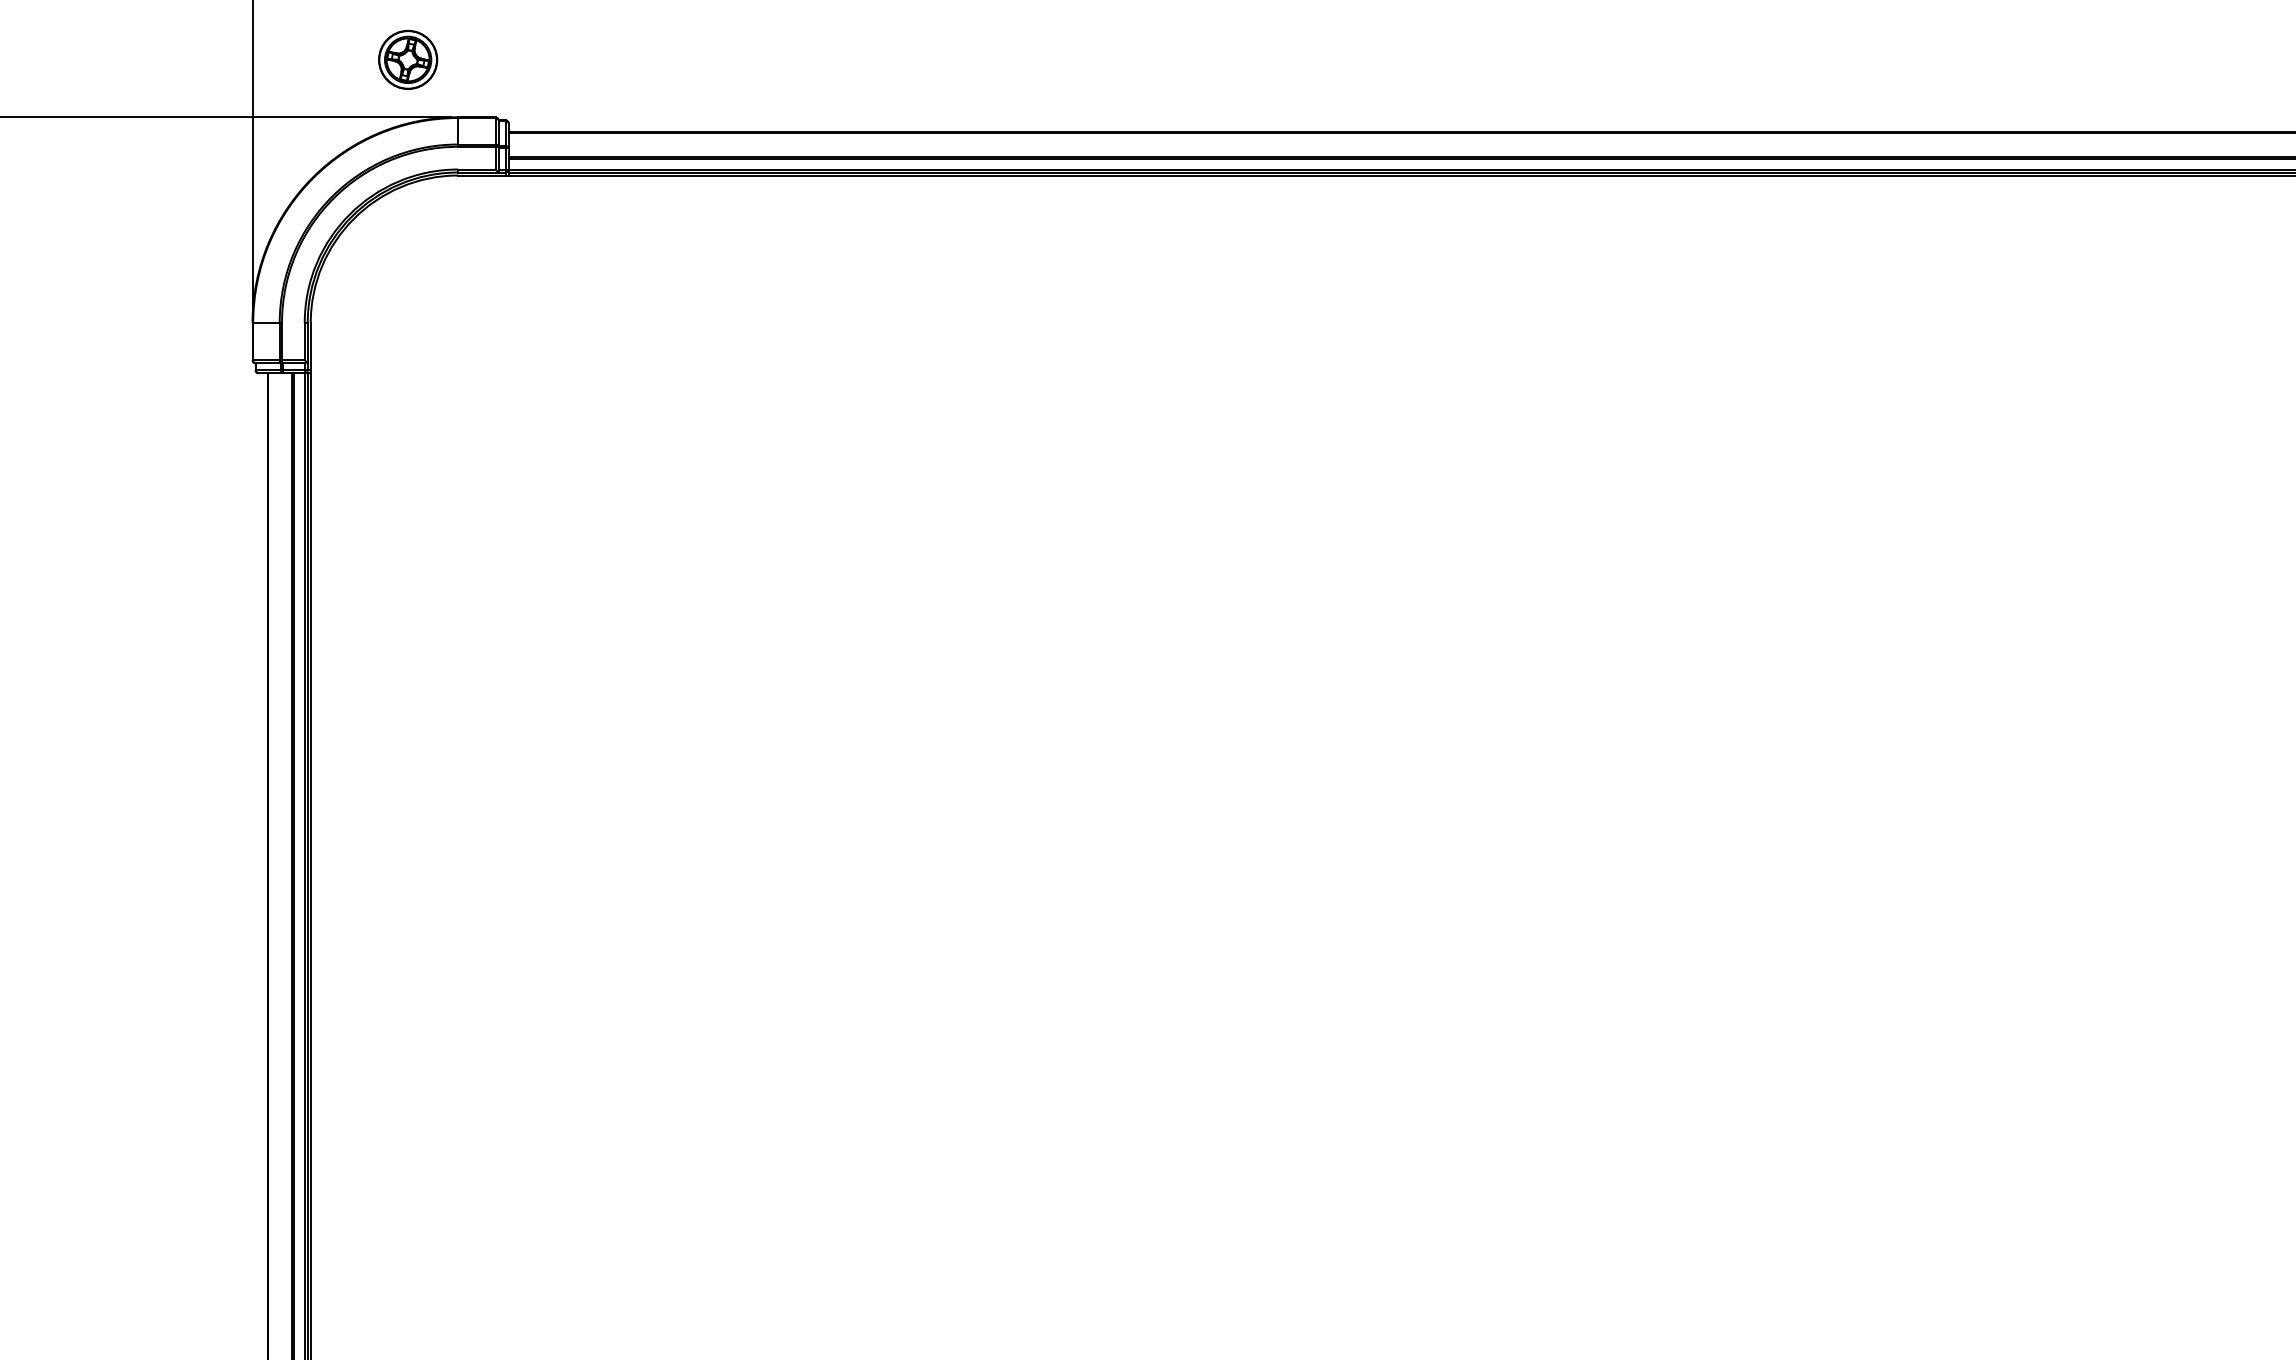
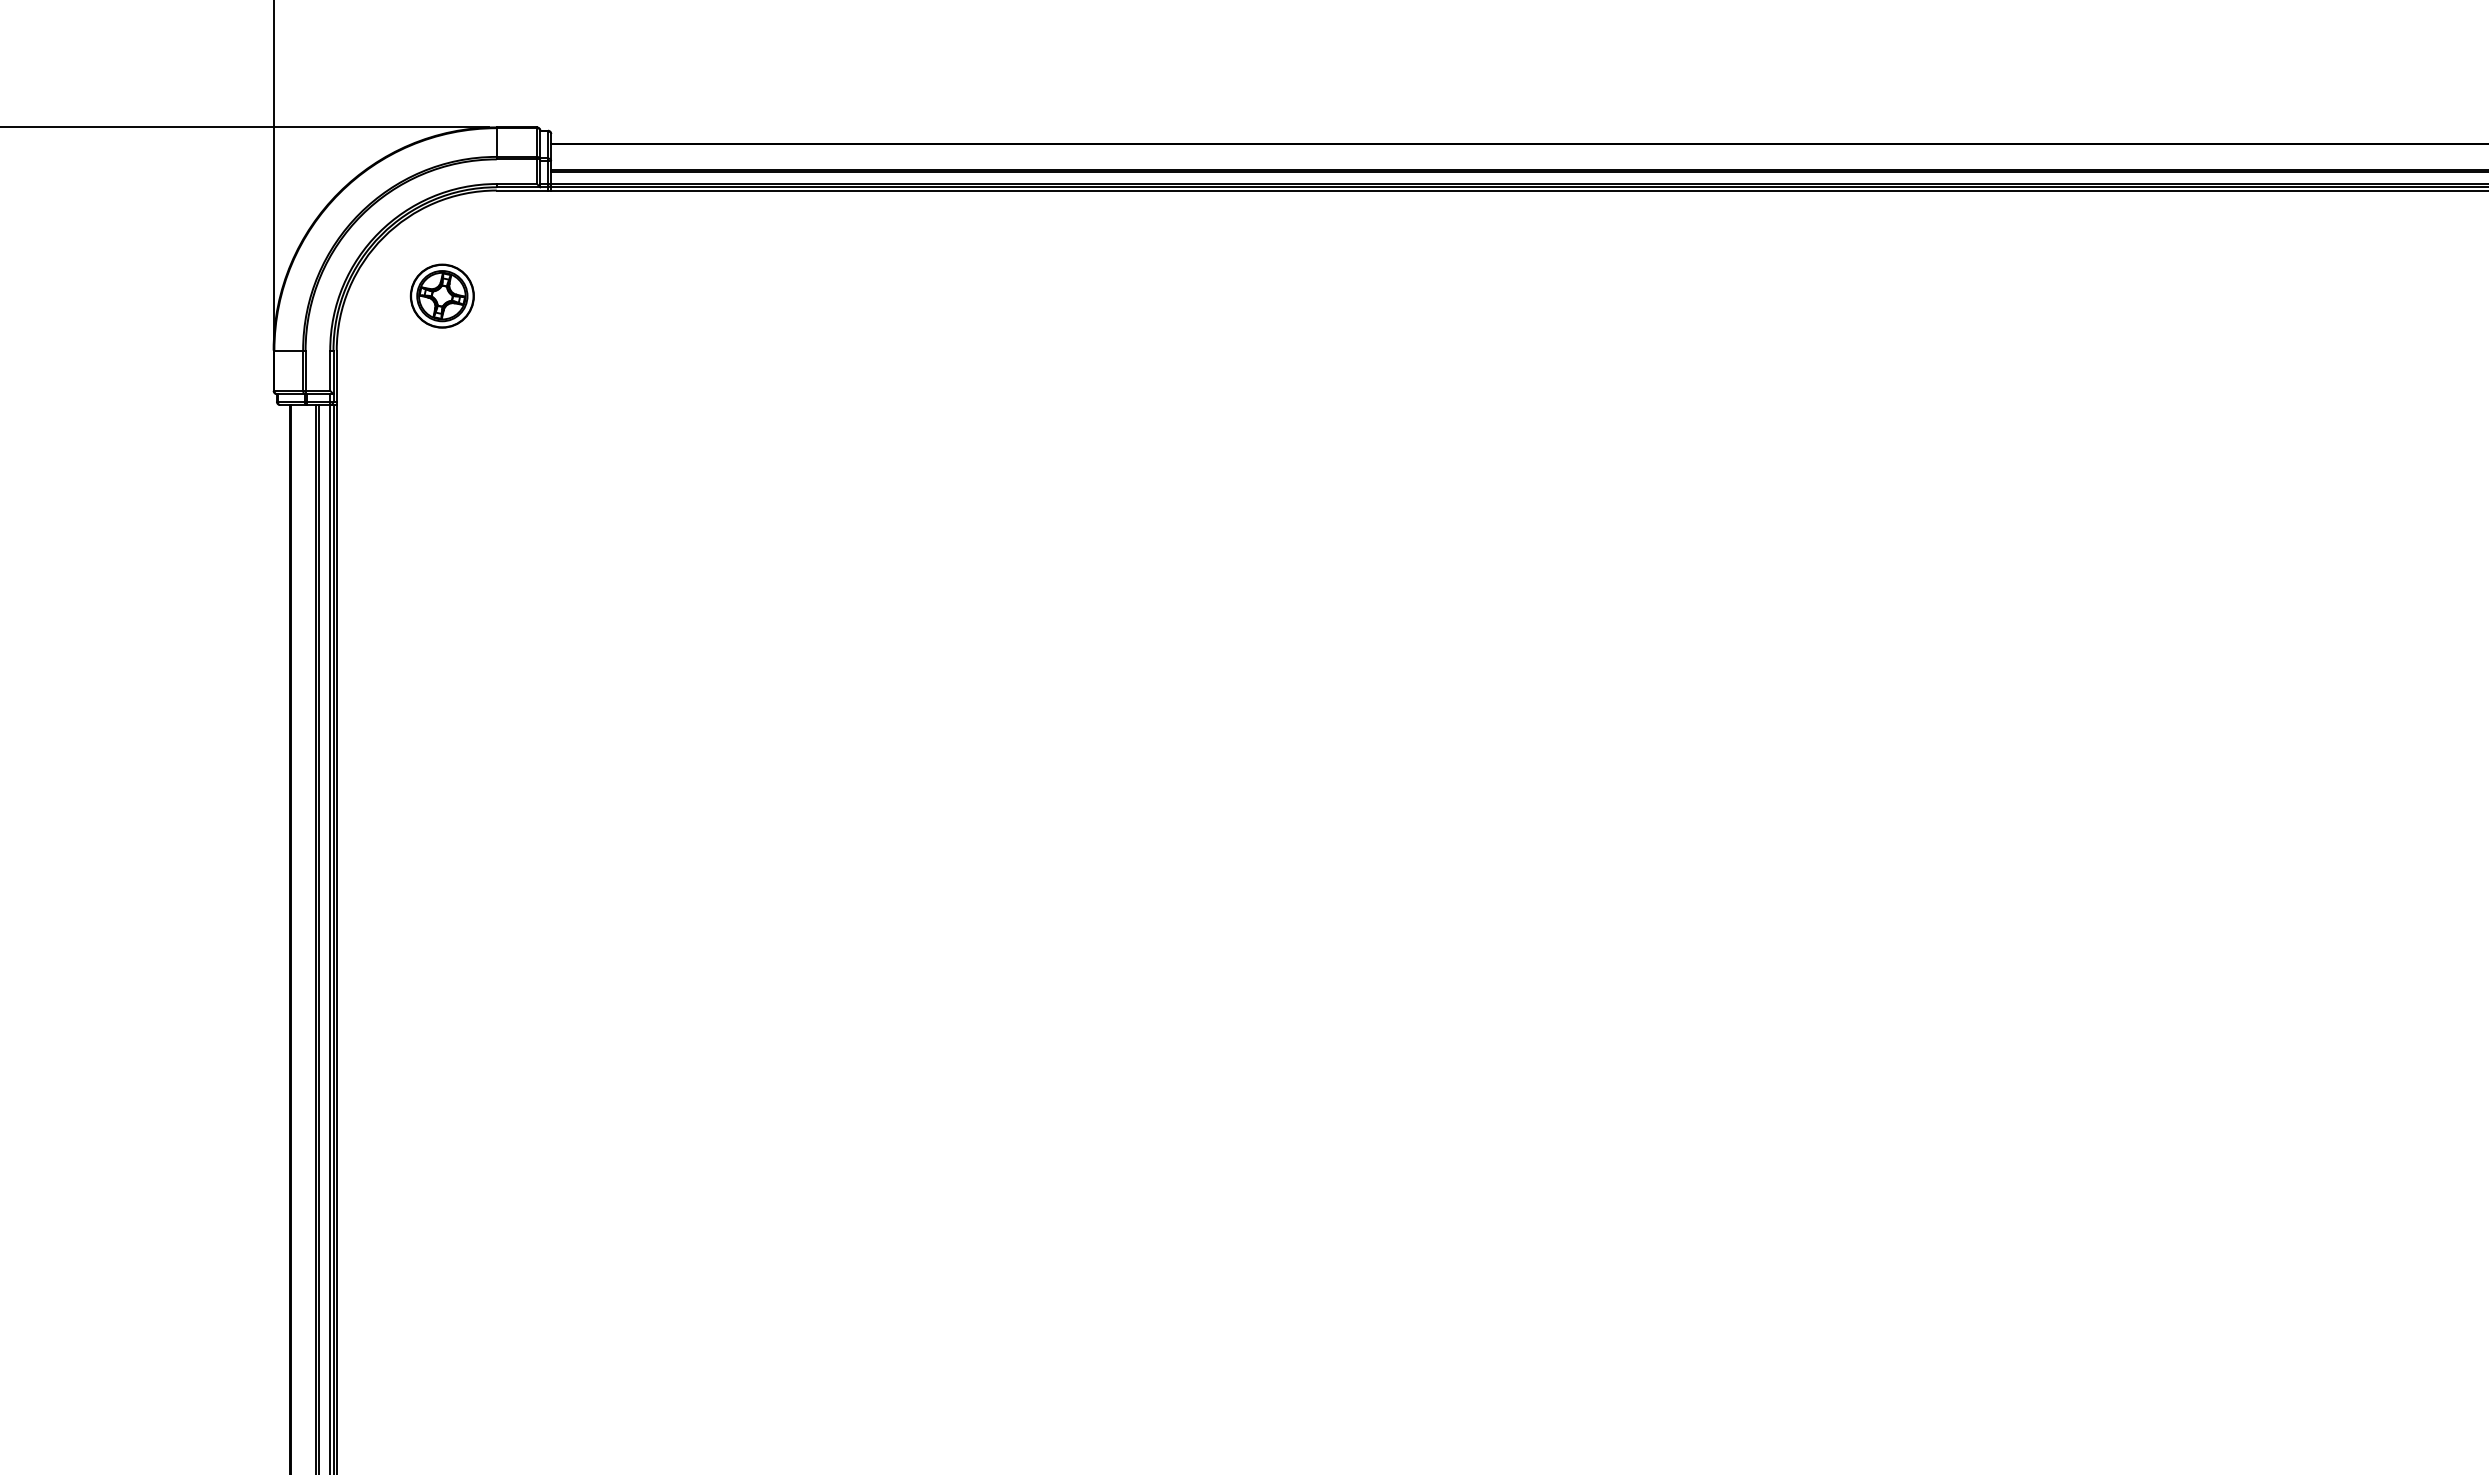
part: (408, 59) -> (442, 295), moved

